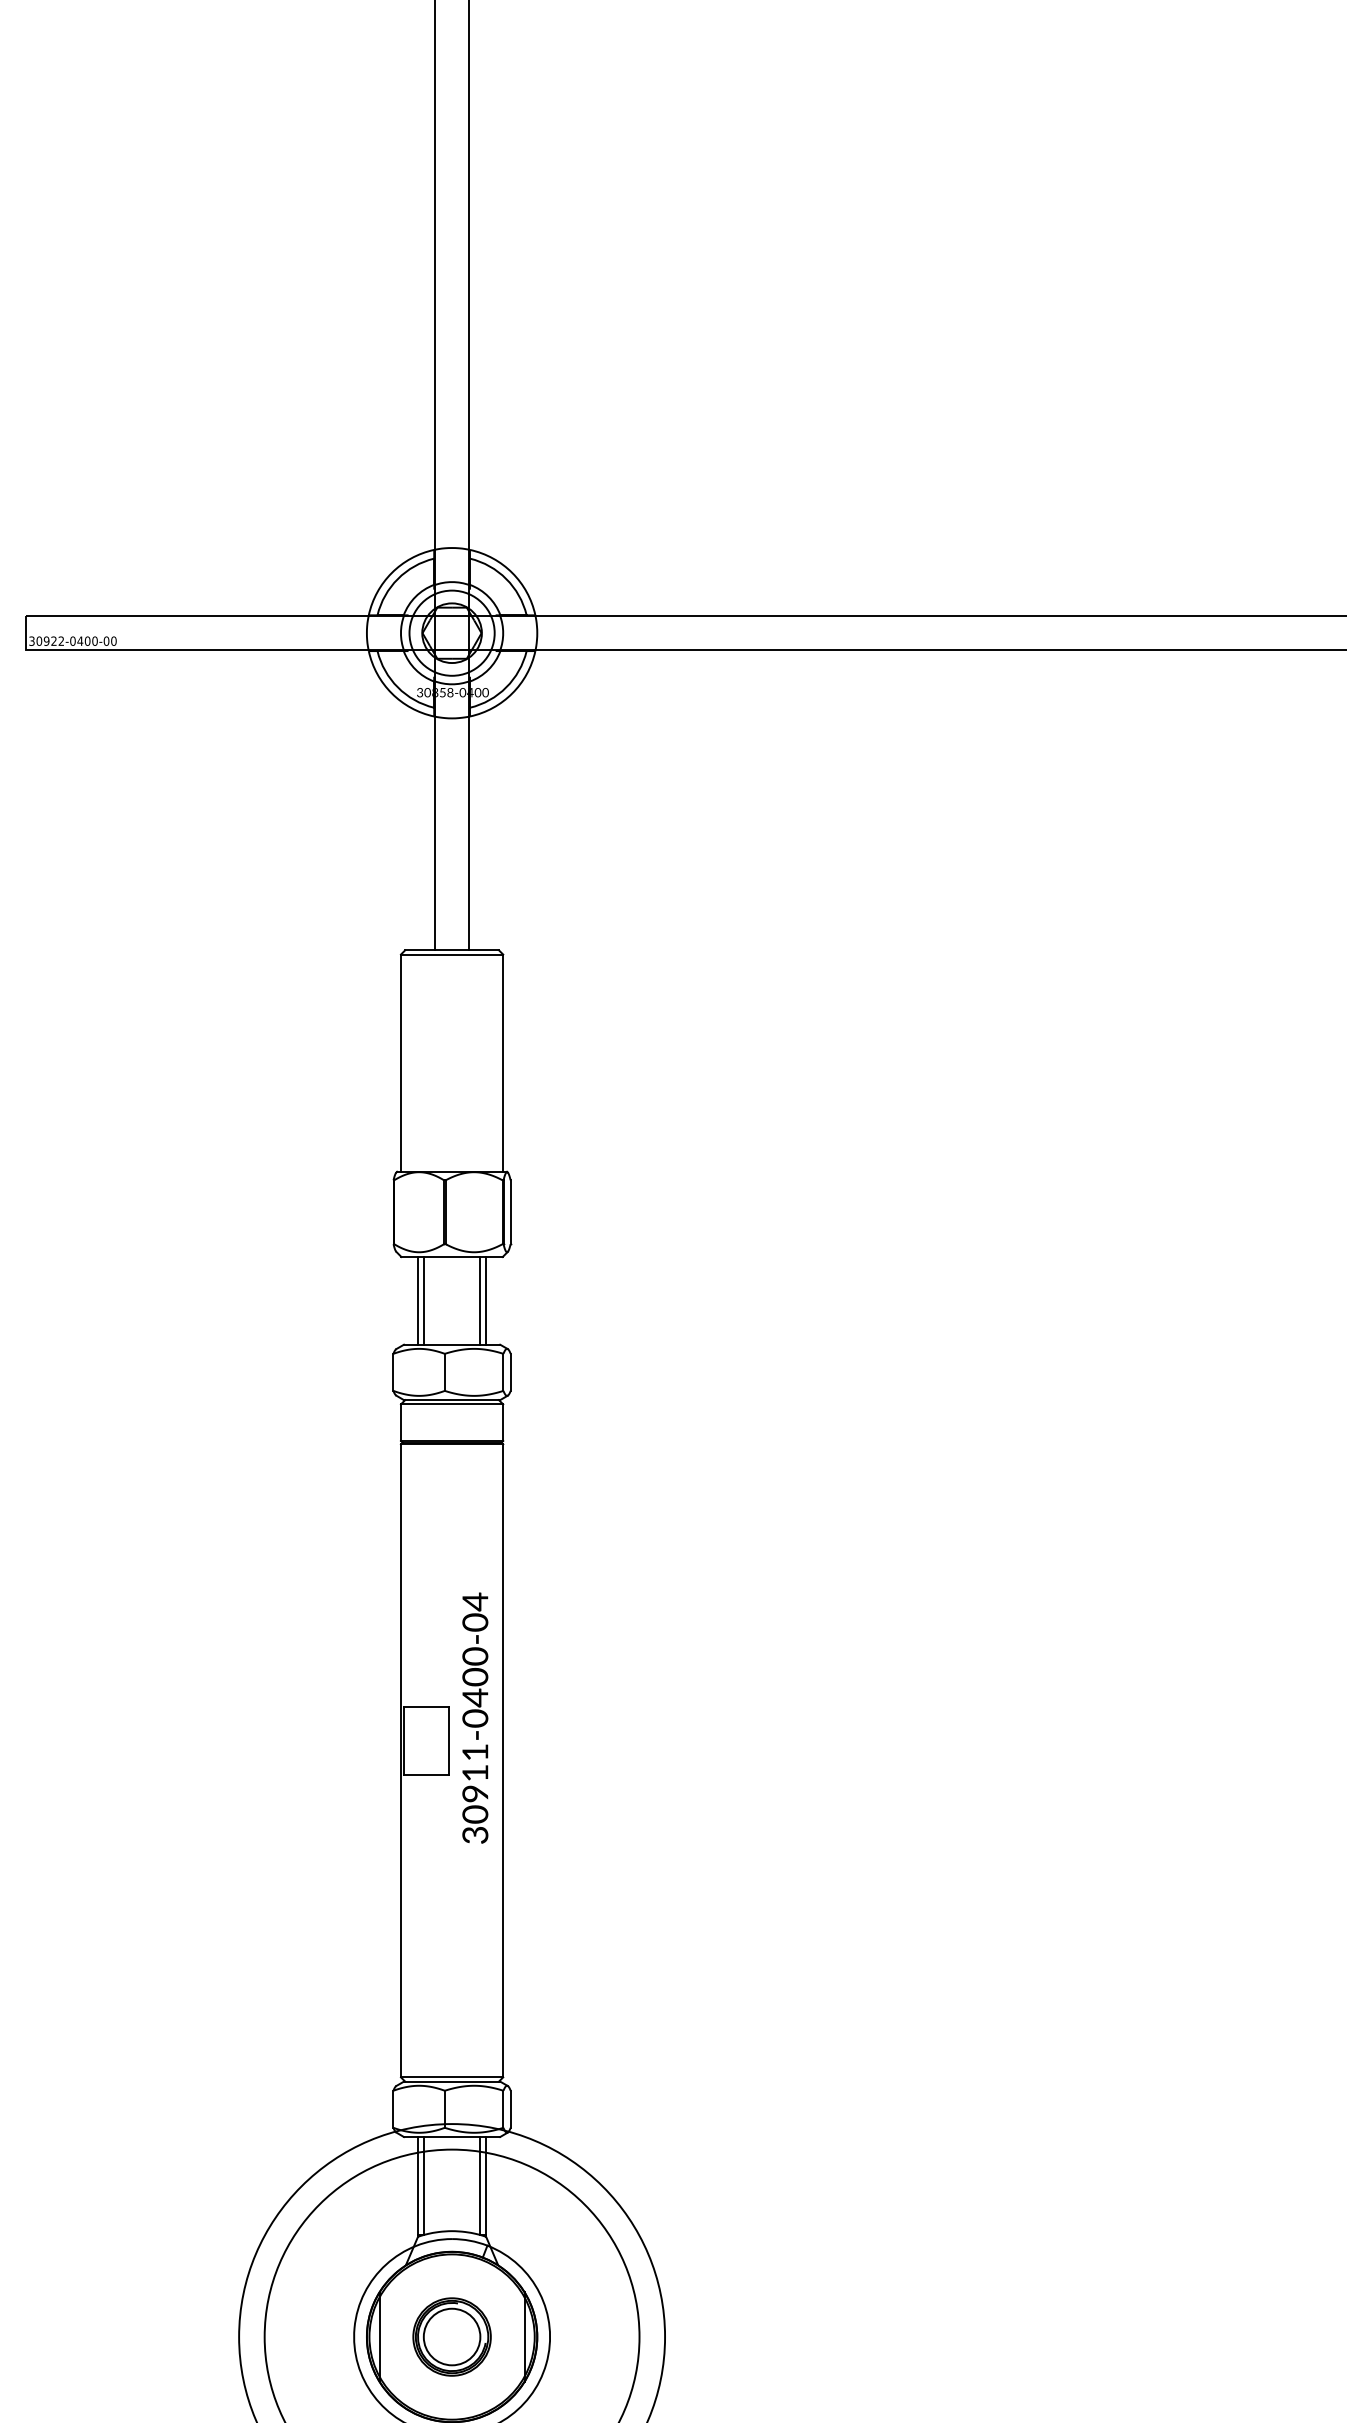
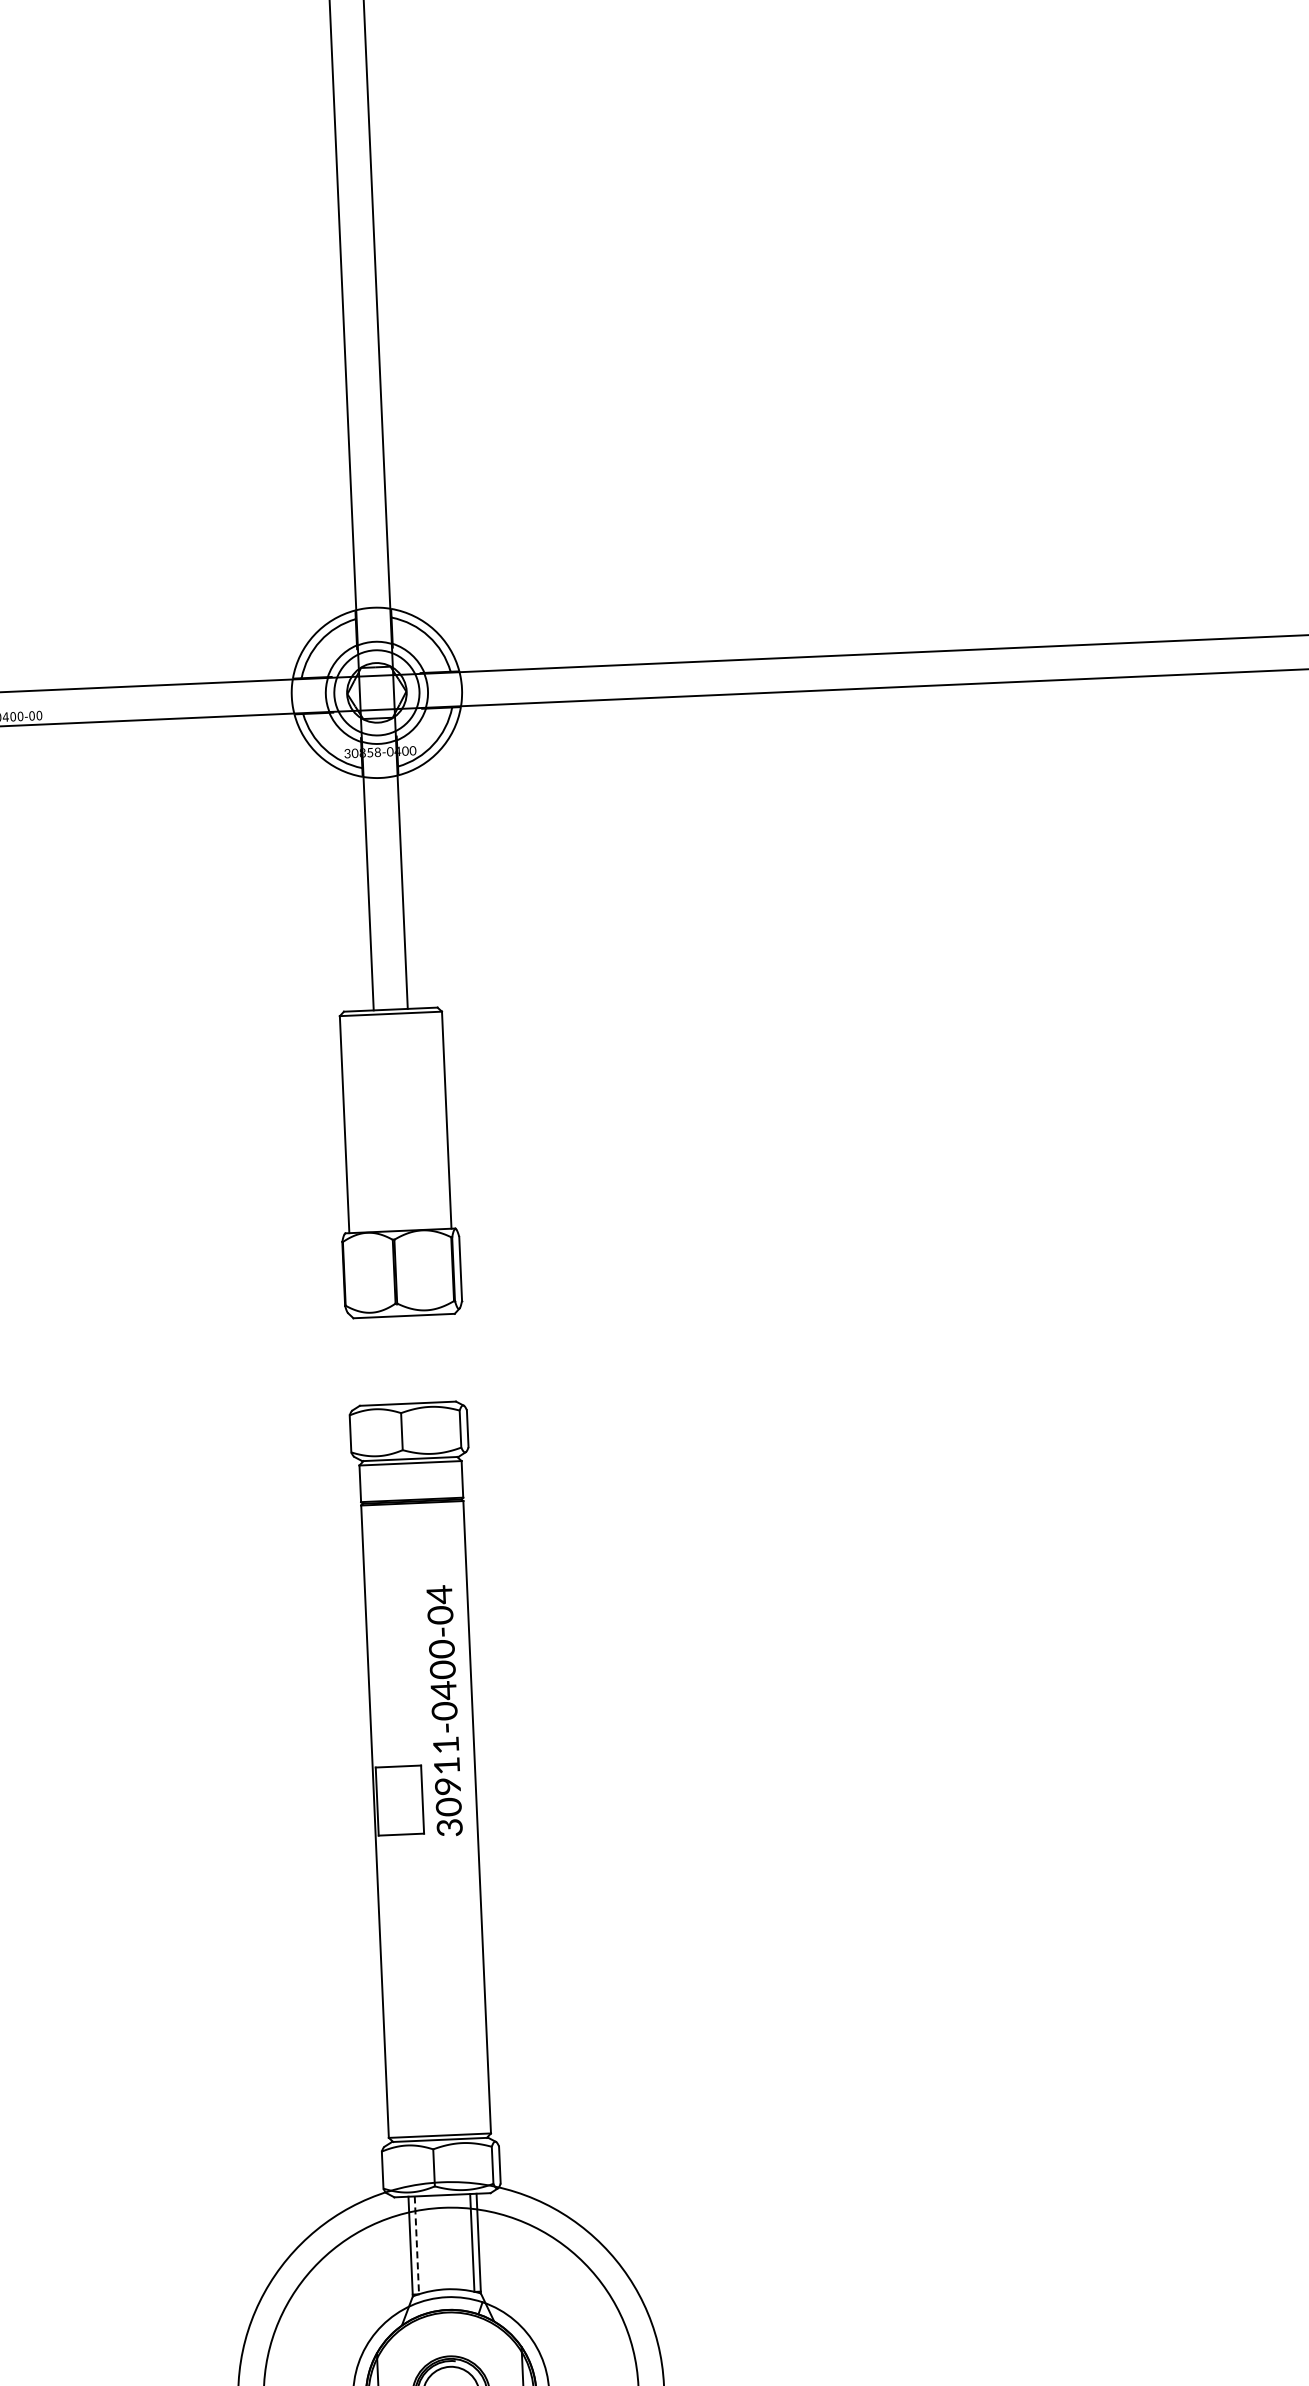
line: (418, 1300) -> (372, 1360), removed
line: (424, 1300) -> (378, 1360), removed
line: (479, 1300) -> (433, 1358), removed
line: (486, 1300) -> (440, 1358), removed
text: (475, 1717) -> (444, 1710), moved
line: (424, 2185) -> (417, 2244), solid -> dashed

